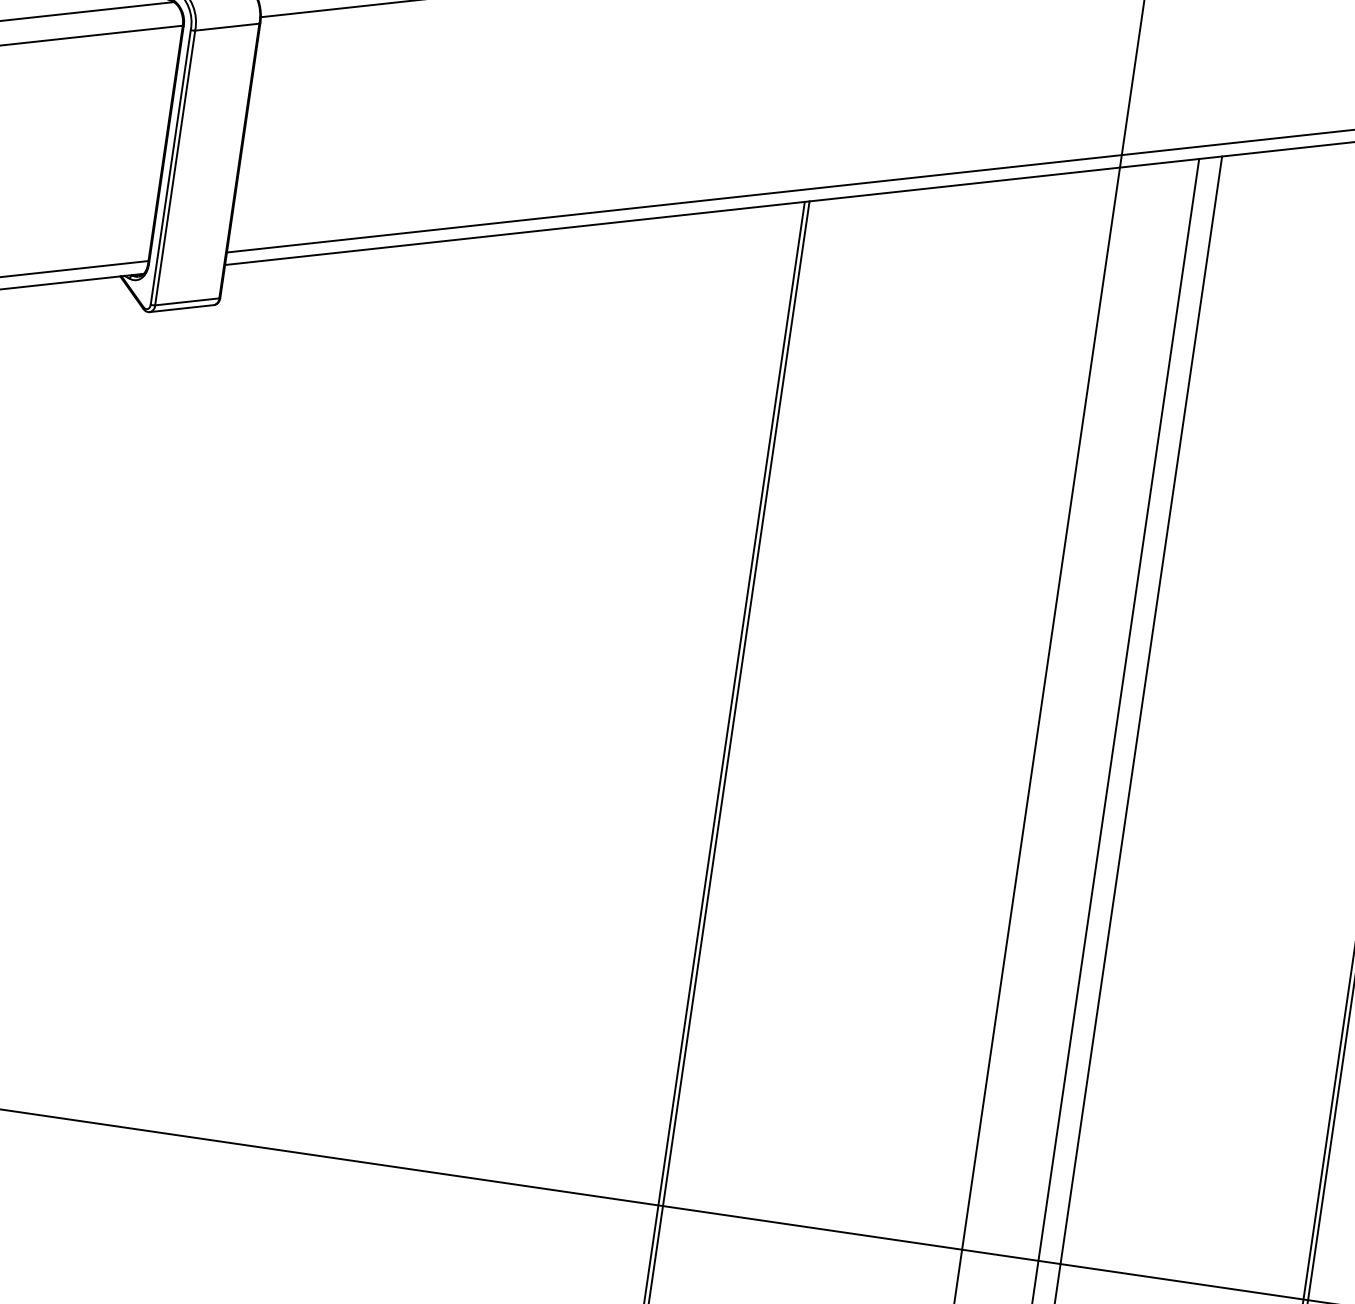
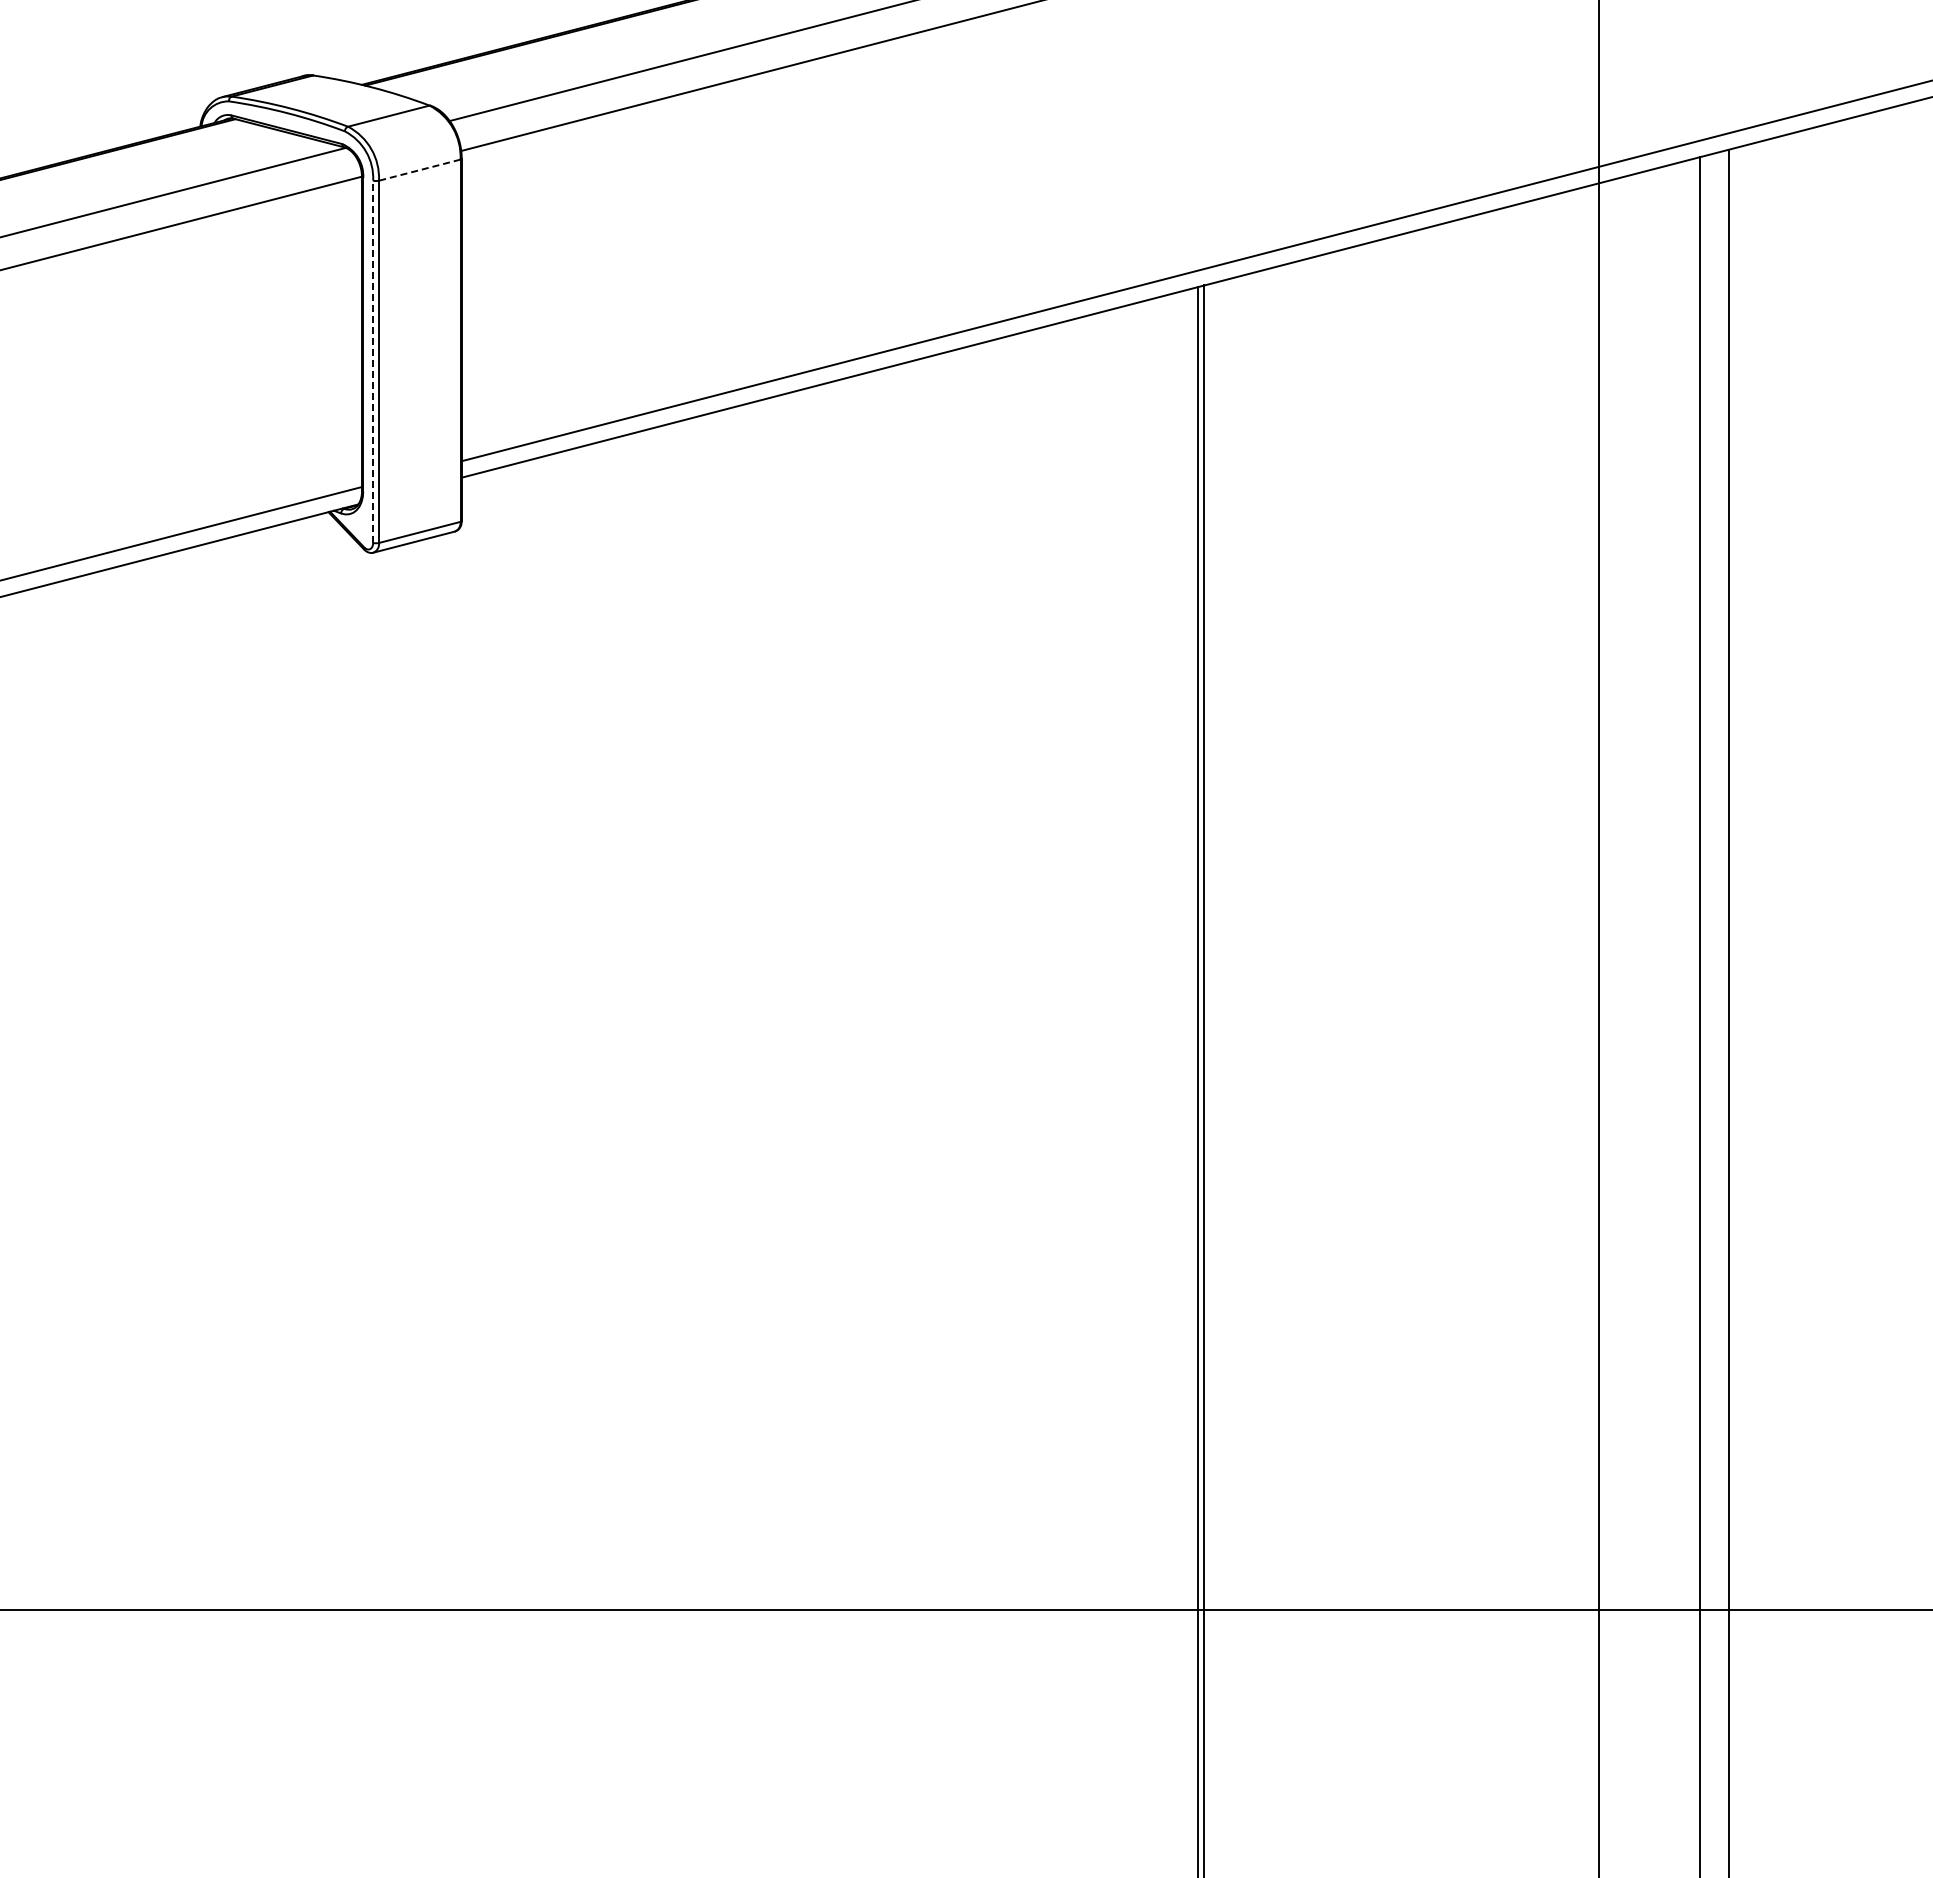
line: (227, 27) -> (419, 170), solid -> dashed
line: (171, 167) -> (373, 361), solid -> dashed

